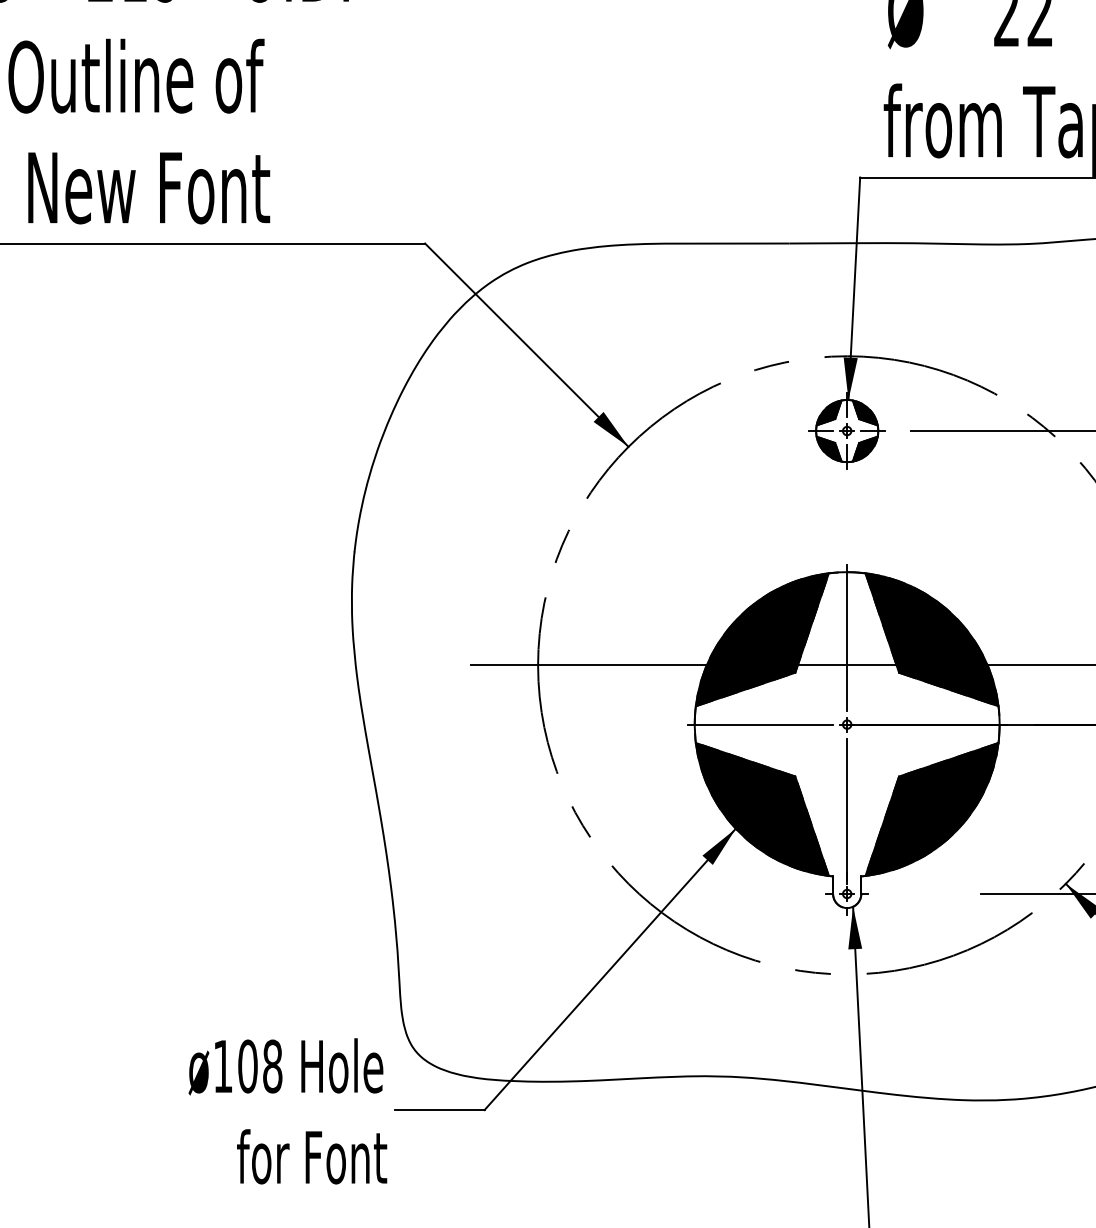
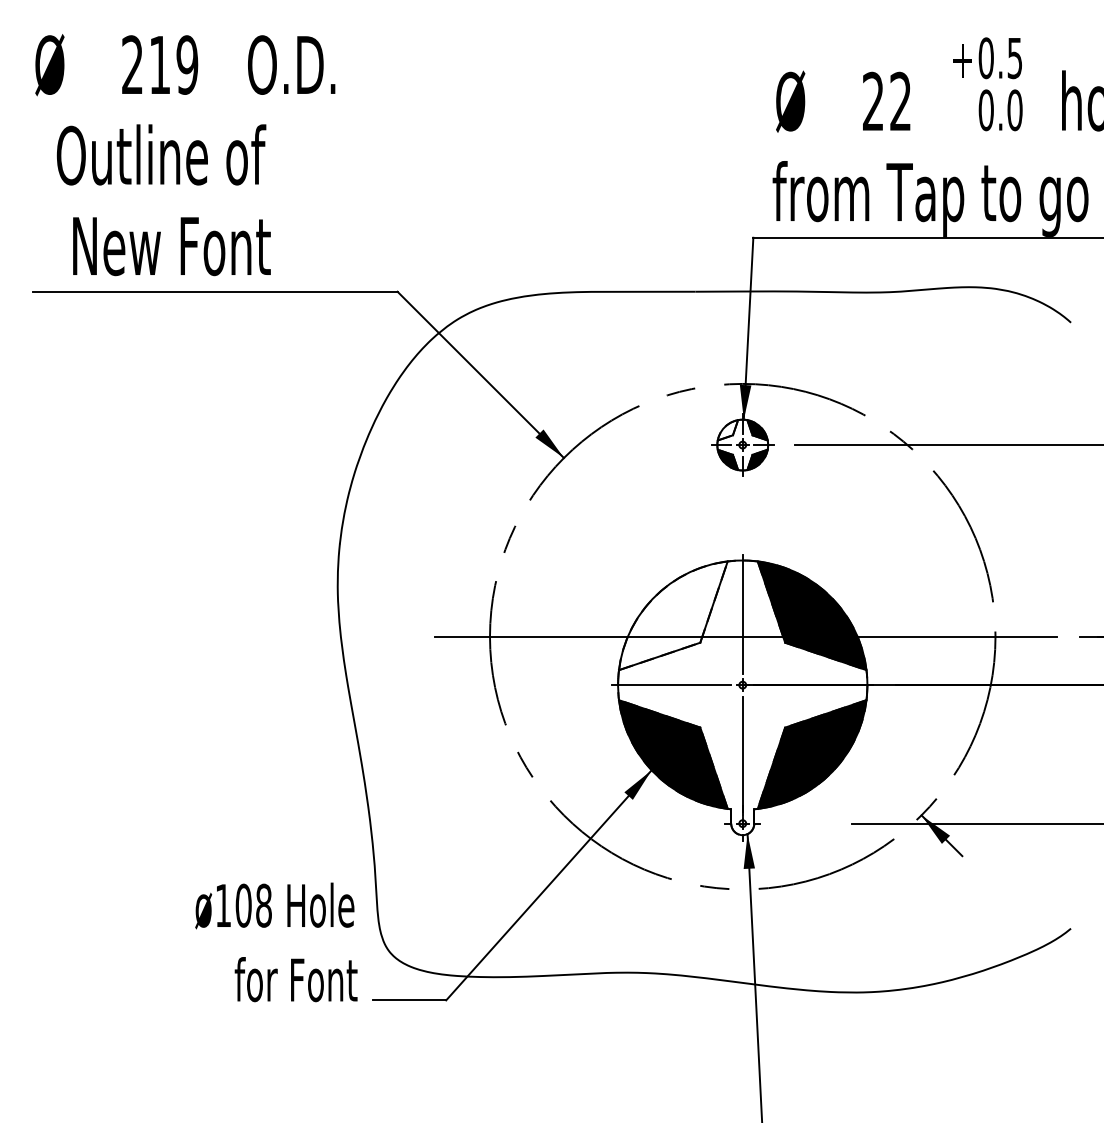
fill: (828, 413) -> (727, 430), removed
fill: (762, 639) -> (673, 615), removed
text: (288, 1111) -> (276, 942), moved

